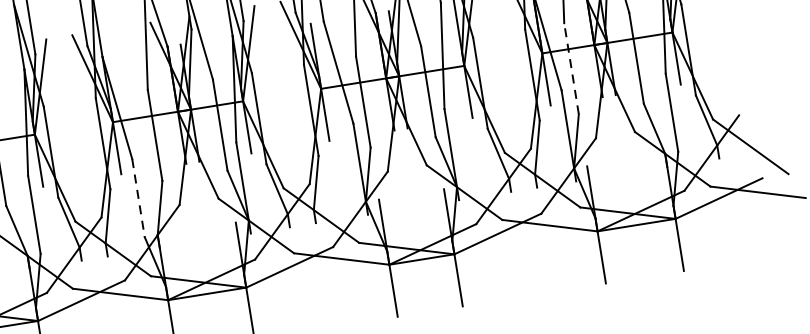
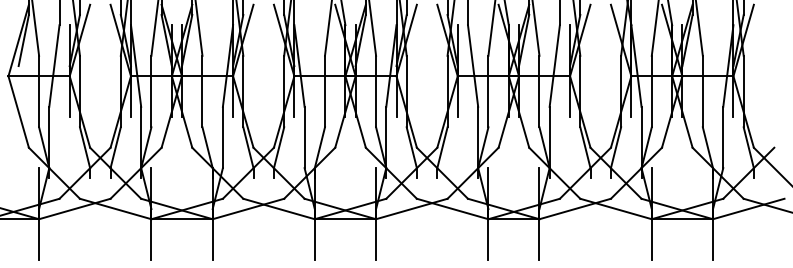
line: (571, 68) -> (651, 91), dashed -> solid
line: (138, 198) -> (304, 137), dashed -> solid

